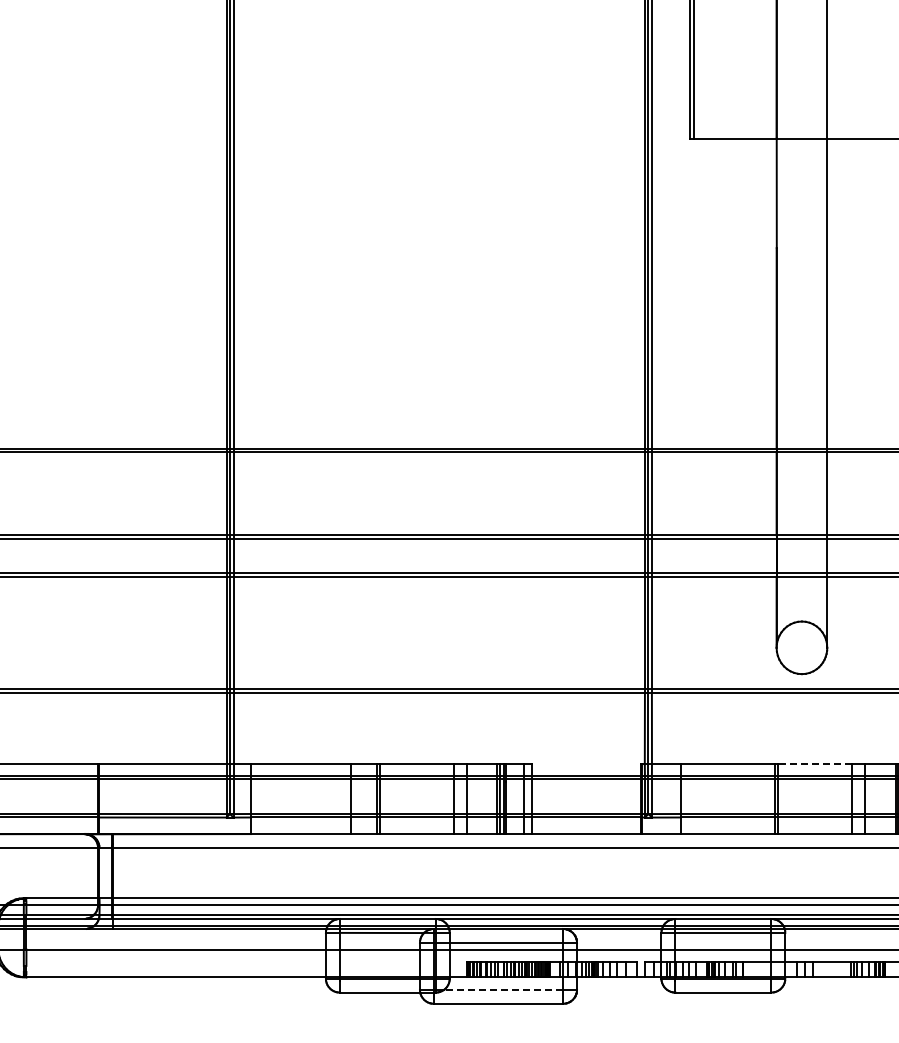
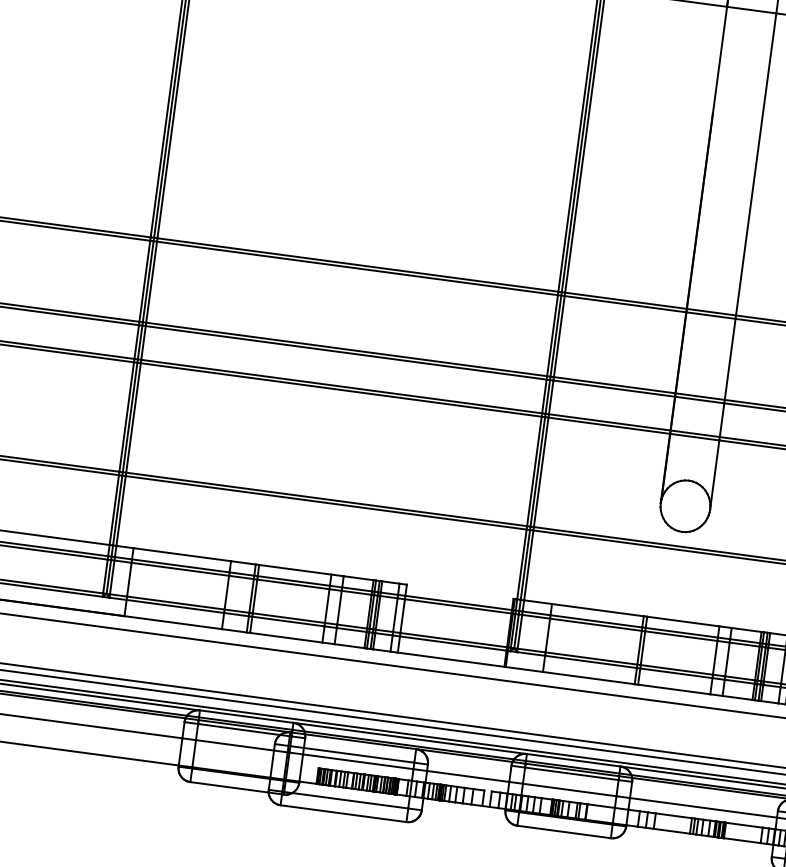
line: (814, 764) -> (682, 621), dashed -> solid
line: (503, 989) -> (350, 800), dashed -> solid

